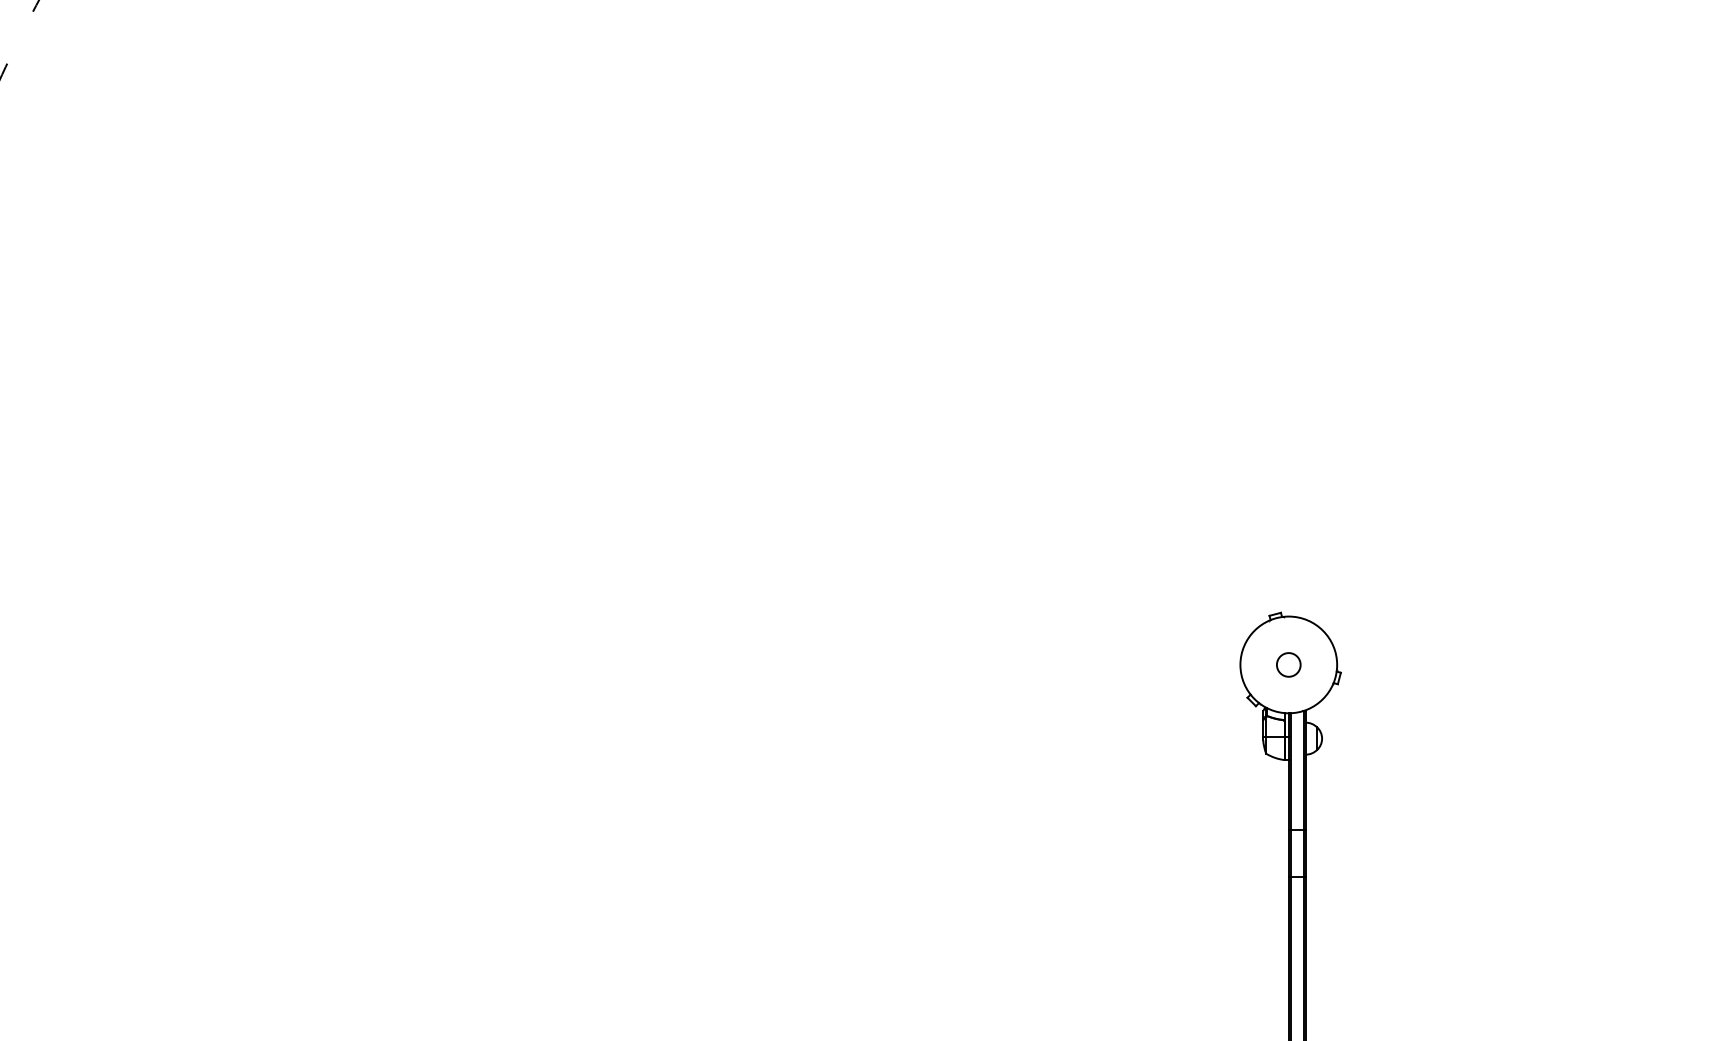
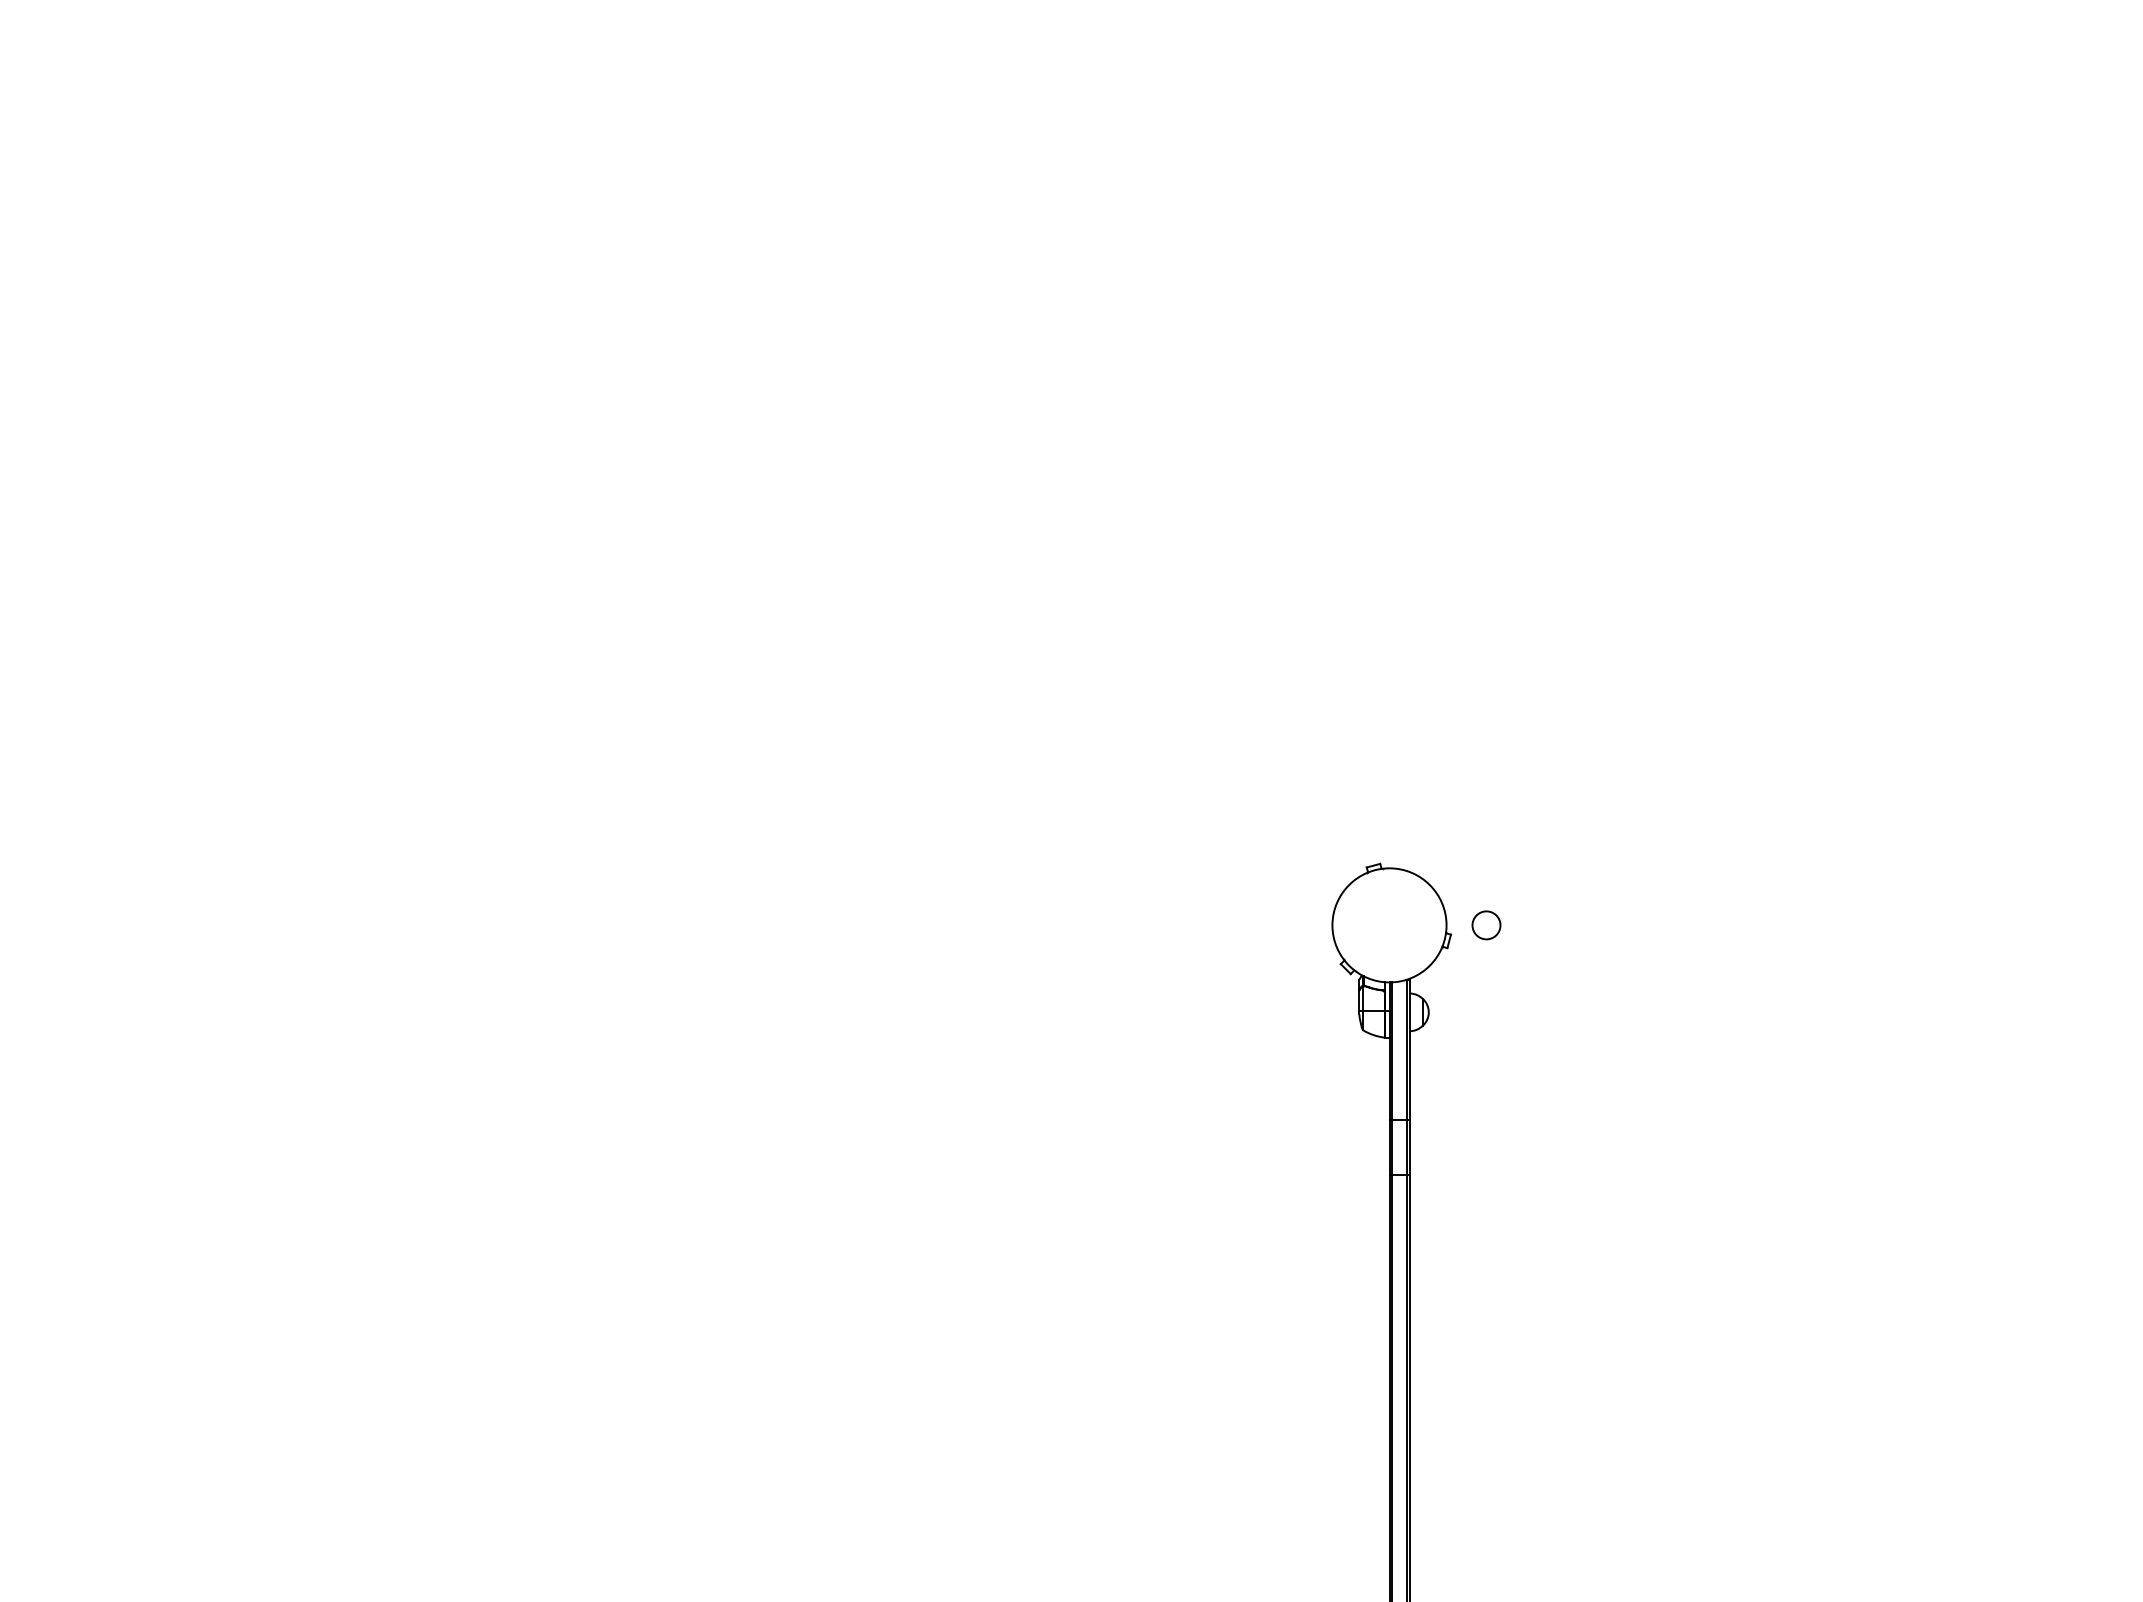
circle: (1288, 665) -> (1486, 925), moved

